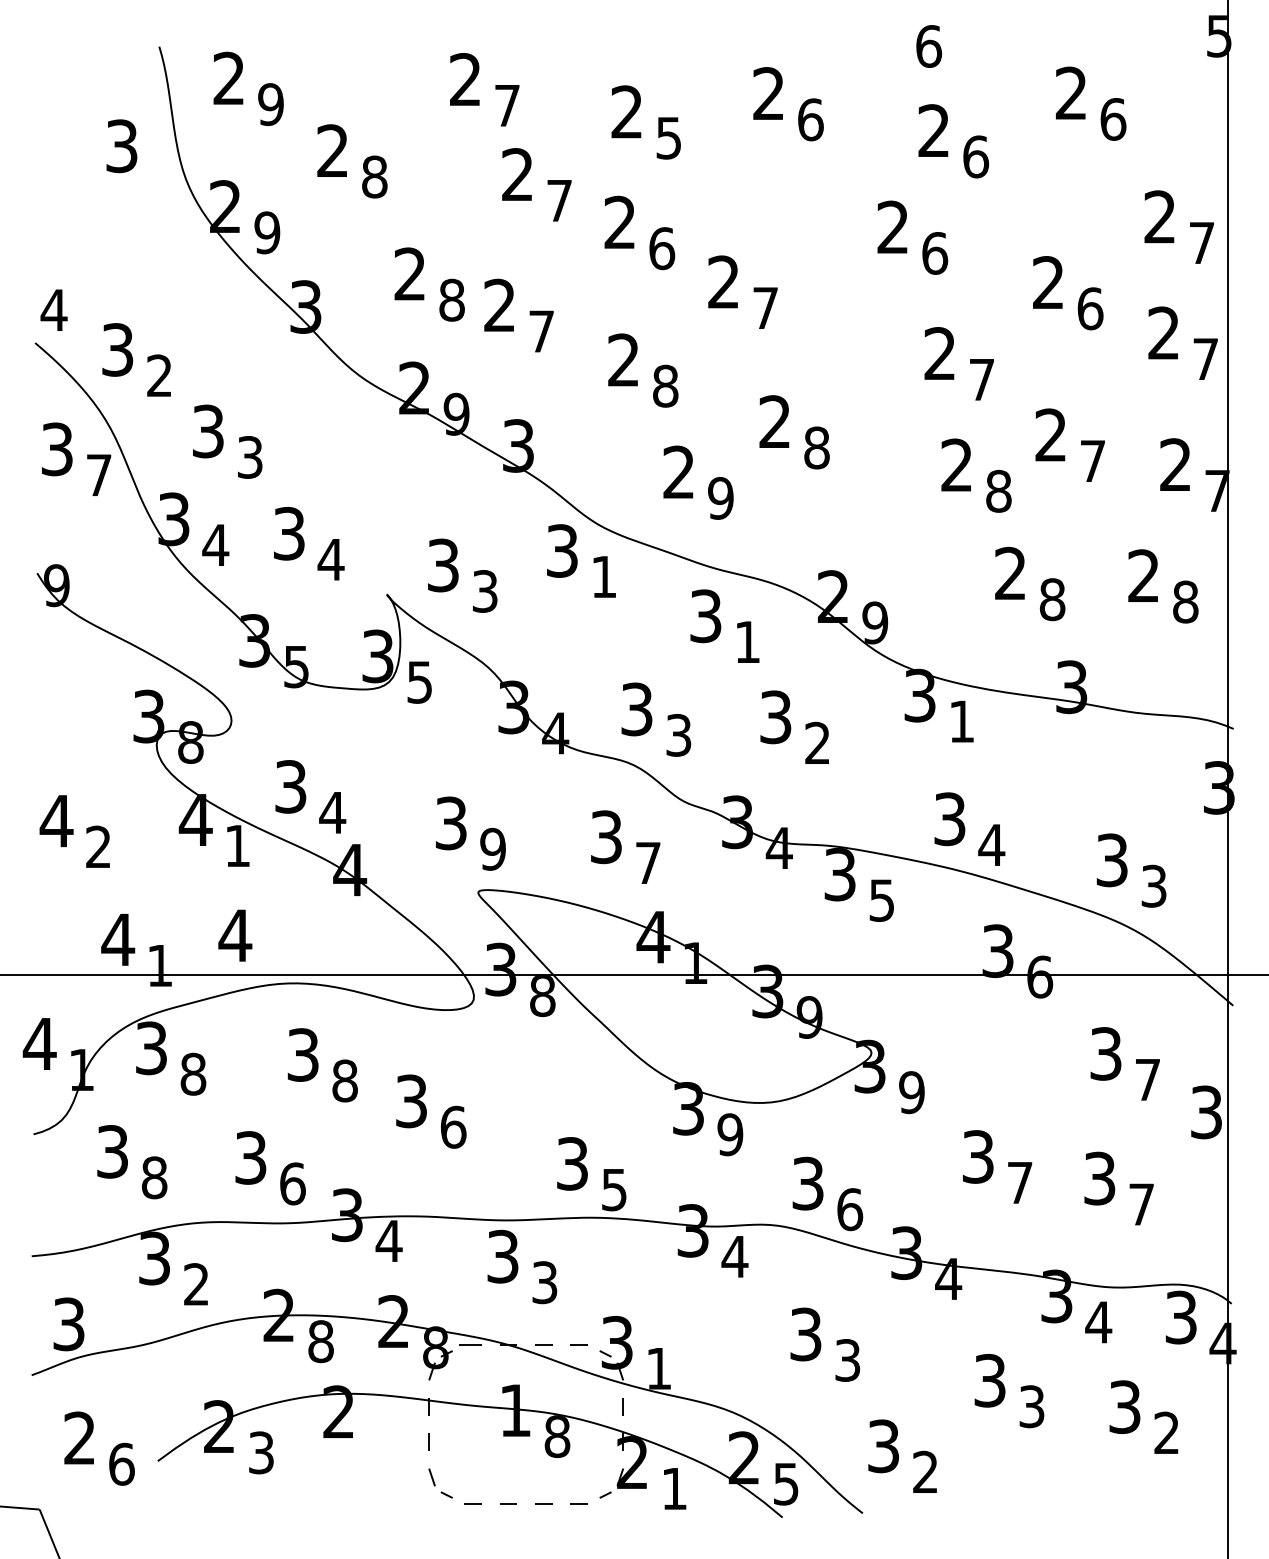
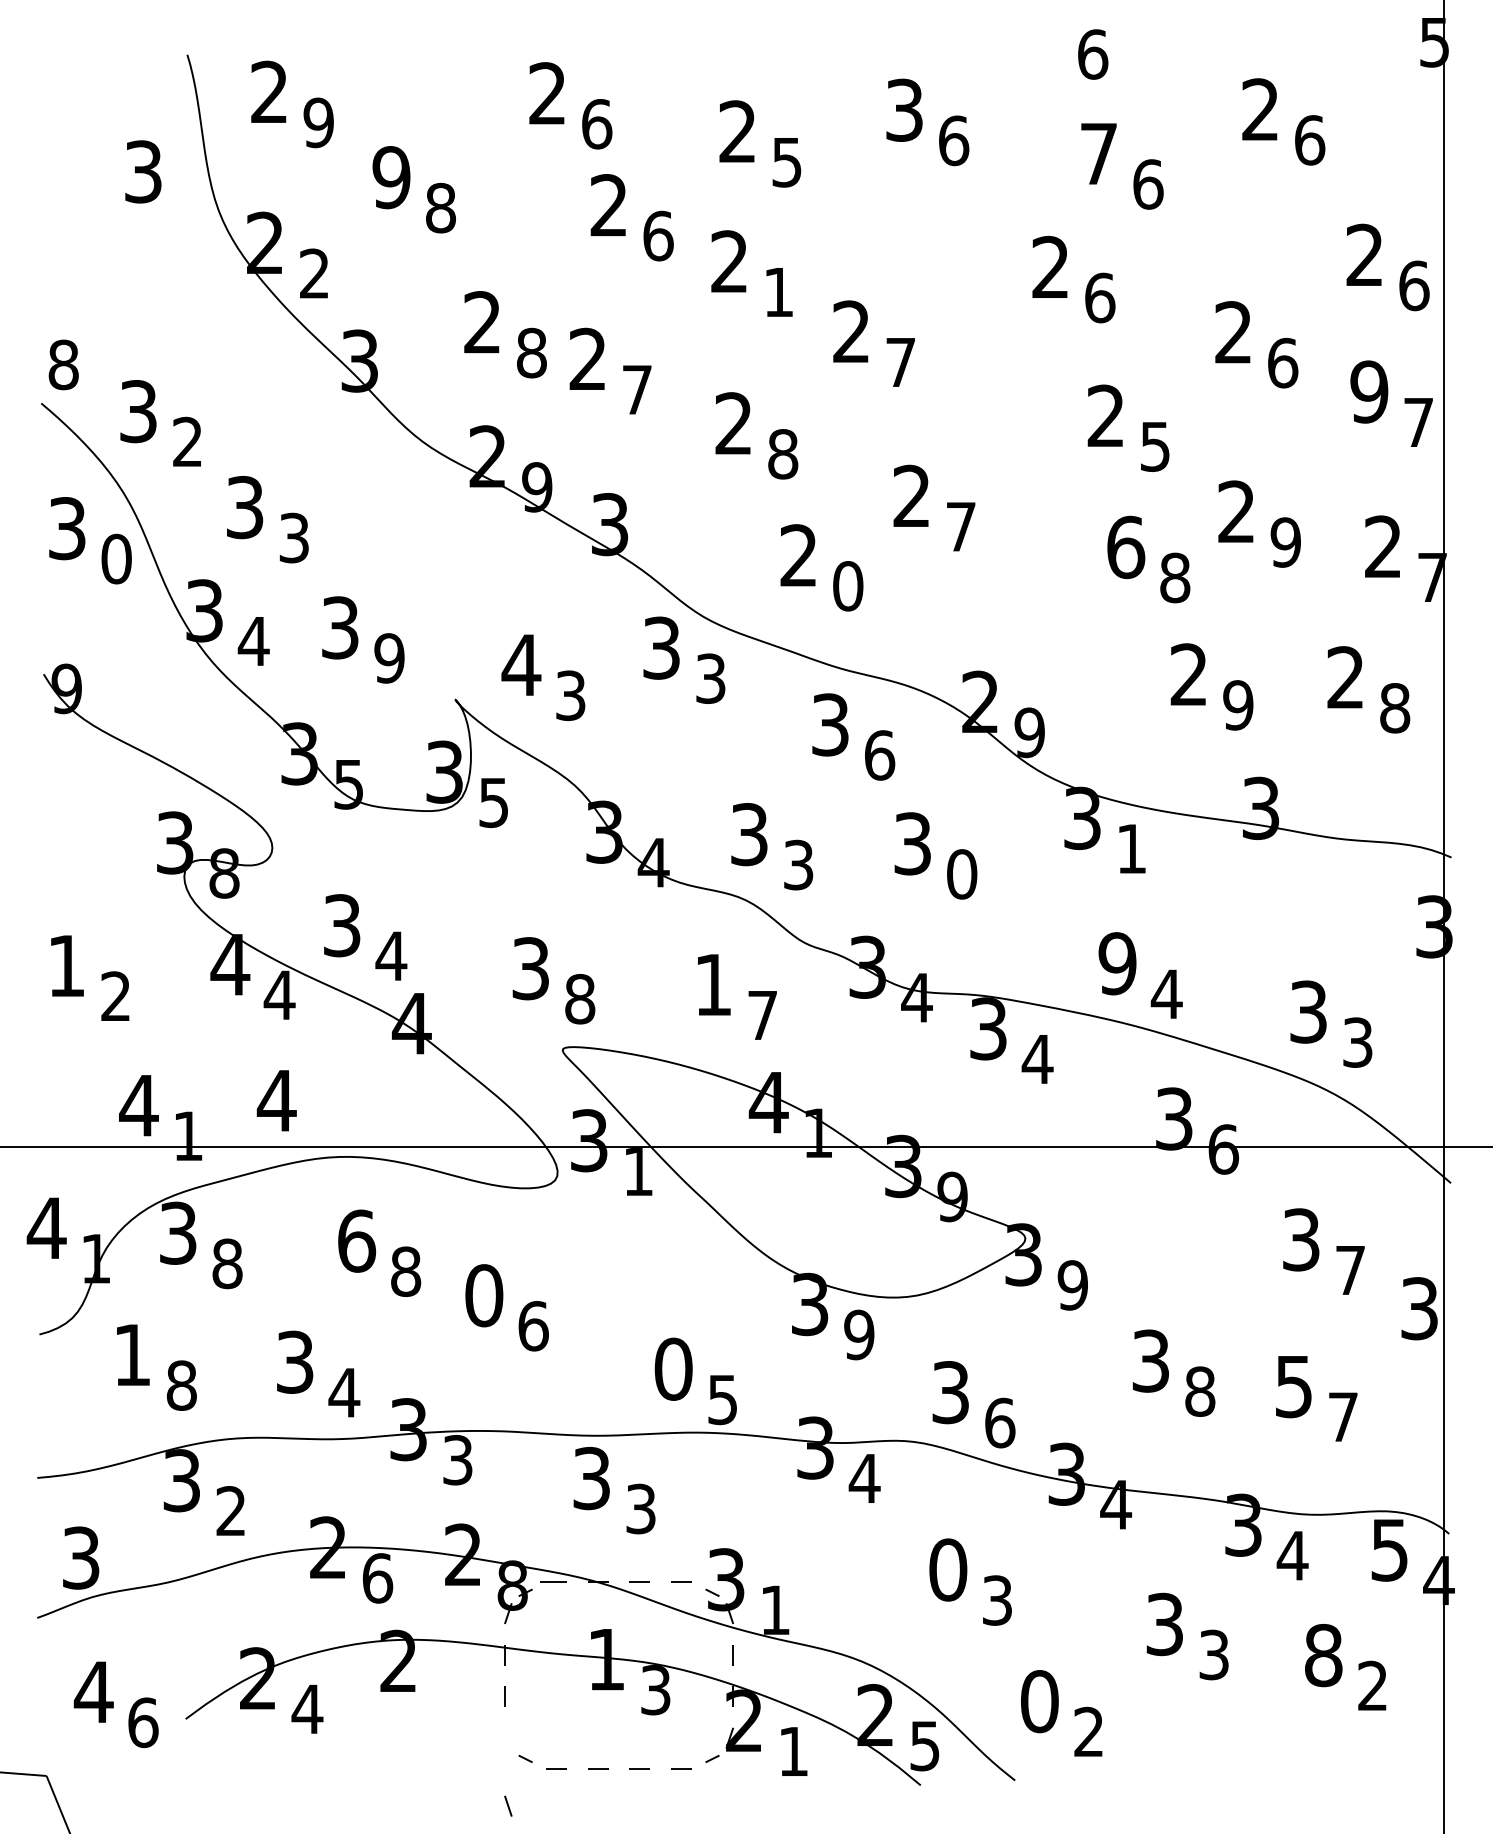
text: (768, 93) -> (904, 109), 2 -> 3
text: (507, 105) -> (597, 124), 7 -> 6
text: (933, 130) -> (1098, 153), 2 -> 7
text: (332, 150) -> (391, 177), 2 -> 9
text: (559, 200) -> (658, 235), 7 -> 6
text: (267, 232) -> (314, 273), 9 -> 2
text: (1202, 242) -> (1414, 285), 7 -> 6
text: (662, 248) -> (779, 292), 6 -> 1
text: (54, 309) -> (63, 364), 4 -> 8
text: (1163, 332) -> (1369, 391), 2 -> 9
text: (982, 379) -> (1155, 446), 7 -> 5
text: (817, 447) -> (961, 526), 8 -> 7
text: (1092, 461) -> (1285, 542), 7 -> 9
text: (957, 465) -> (1126, 547), 2 -> 6
text: (99, 474) -> (116, 558), 7 -> 0
text: (721, 498) -> (848, 586), 9 -> 0
text: (331, 559) -> (389, 658), 4 -> 9
text: (443, 564) -> (521, 664), 3 -> 4
text: (603, 576) -> (710, 678), 1 -> 3
text: (1052, 599) -> (1238, 705), 8 -> 9
text: (748, 642) -> (880, 755), 1 -> 6
text: (818, 743) -> (962, 874), 2 -> 0
text: (949, 819) -> (1117, 963), 3 -> 9
text: (56, 820) -> (66, 965), 4 -> 1
text: (606, 836) -> (713, 984), 3 -> 1
text: (237, 845) -> (279, 994), 1 -> 4
text: (493, 849) -> (580, 999), 9 -> 8
text: (881, 900) -> (1037, 1059), 5 -> 4
text: (542, 996) -> (638, 1172), 8 -> 1
text: (303, 1054) -> (357, 1240), 3 -> 6
text: (411, 1101) -> (484, 1295), 3 -> 0
text: (112, 1151) -> (132, 1354), 3 -> 1
text: (572, 1163) -> (673, 1368), 3 -> 0
text: (1100, 1178) -> (1294, 1386), 3 -> 5
text: (1020, 1182) -> (1200, 1391), 7 -> 8
text: (292, 1183) -> (344, 1392), 6 -> 4
text: (388, 1240) -> (457, 1459), 4 -> 3
text: (1180, 1317) -> (1389, 1549), 3 -> 5
text: (806, 1334) -> (948, 1569), 3 -> 0
text: (320, 1341) -> (377, 1578), 8 -> 6
text: (1124, 1407) -> (1323, 1655), 3 -> 8
text: (557, 1436) -> (655, 1690), 8 -> 3
text: (79, 1437) -> (93, 1691), 2 -> 4
text: (883, 1446) -> (1039, 1701), 3 -> 0
text: (261, 1453) -> (307, 1709), 3 -> 4
line: (432, 1476) -> (508, 1805), moved

